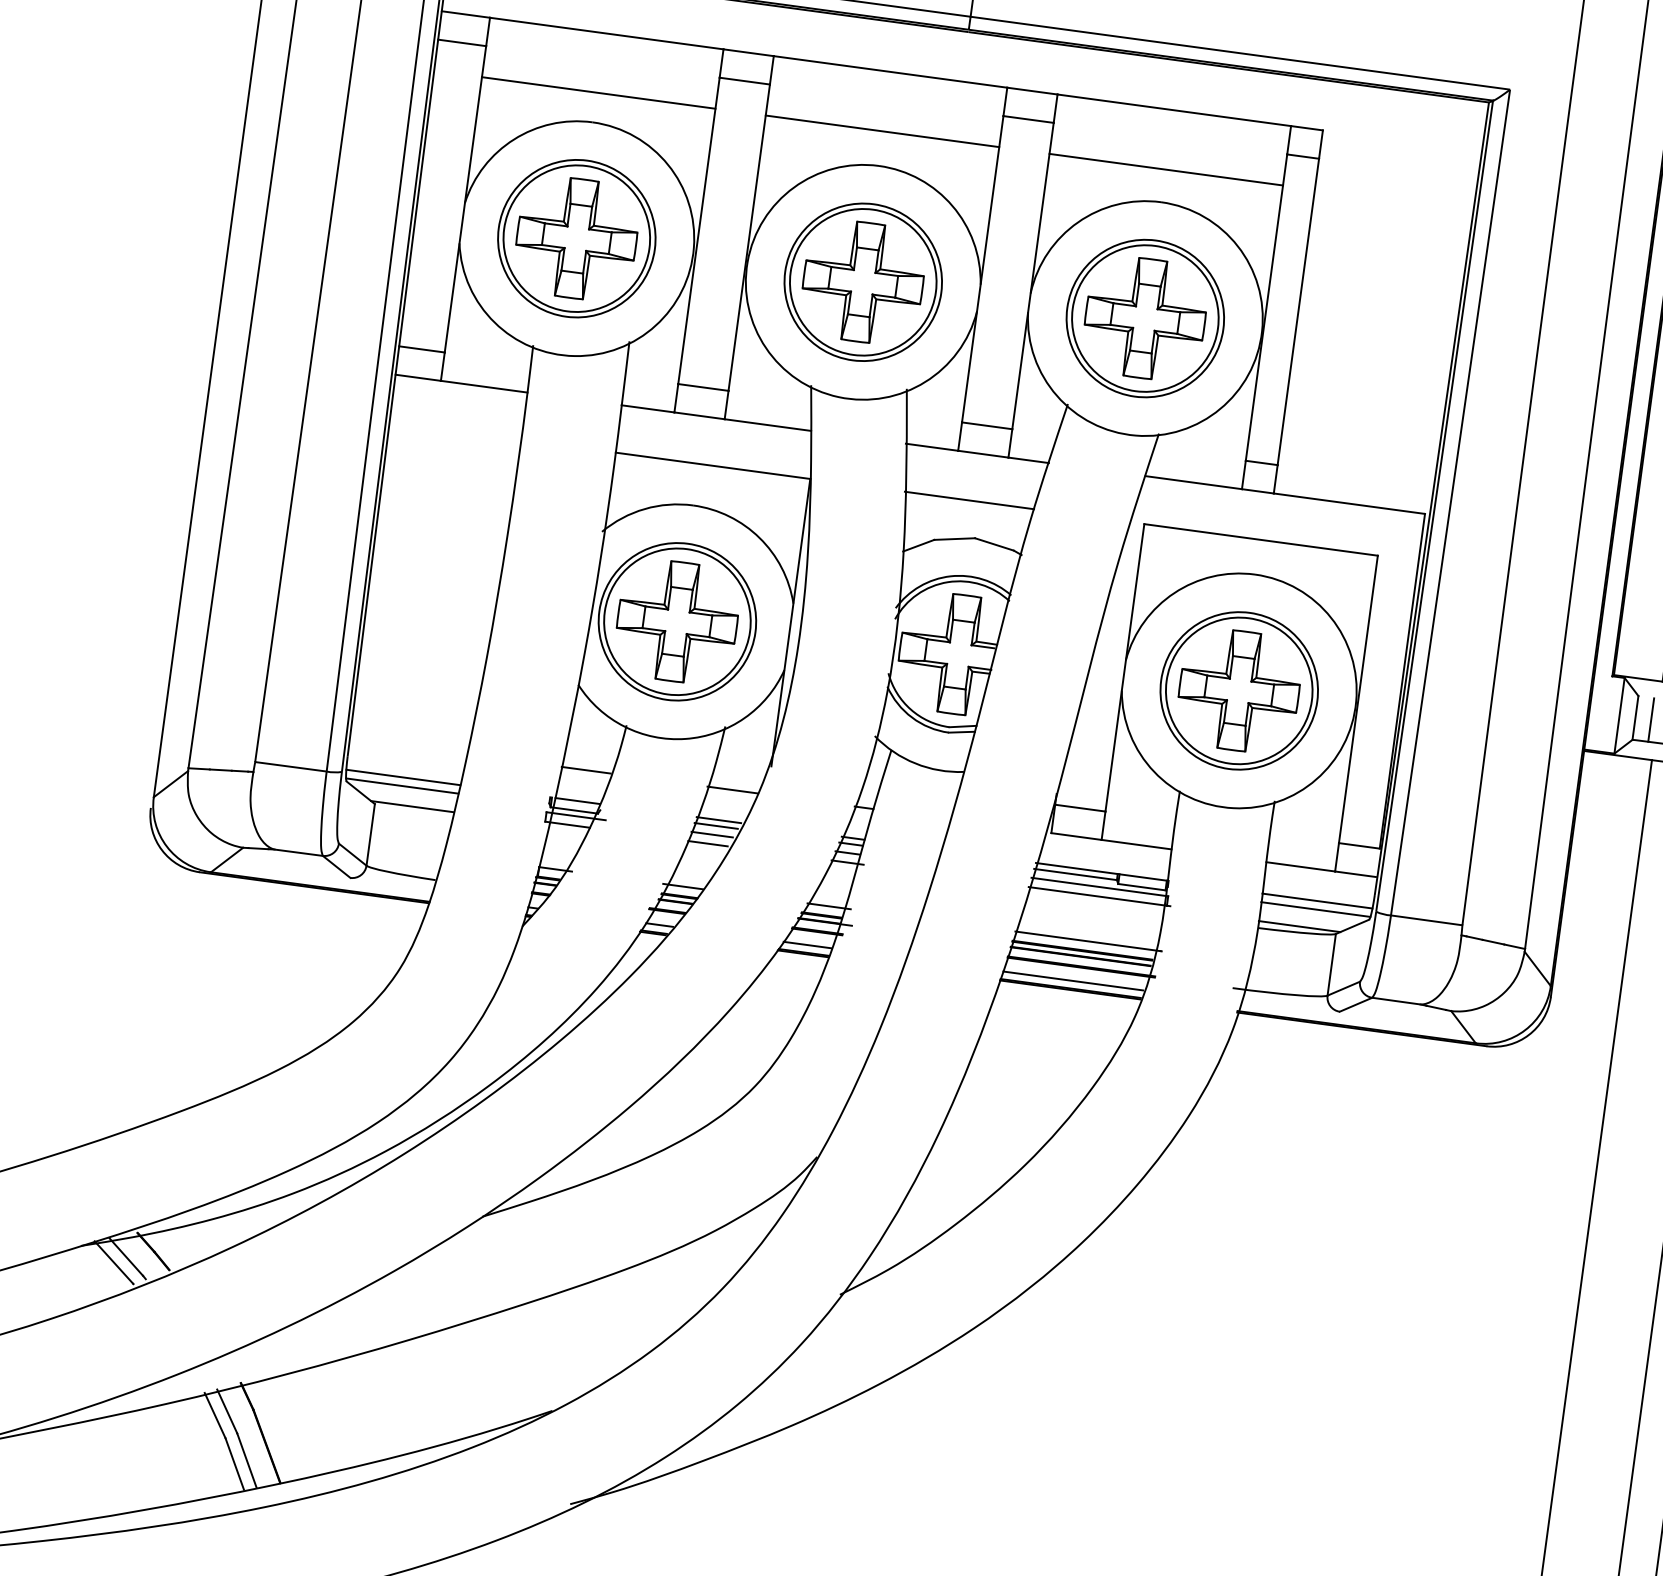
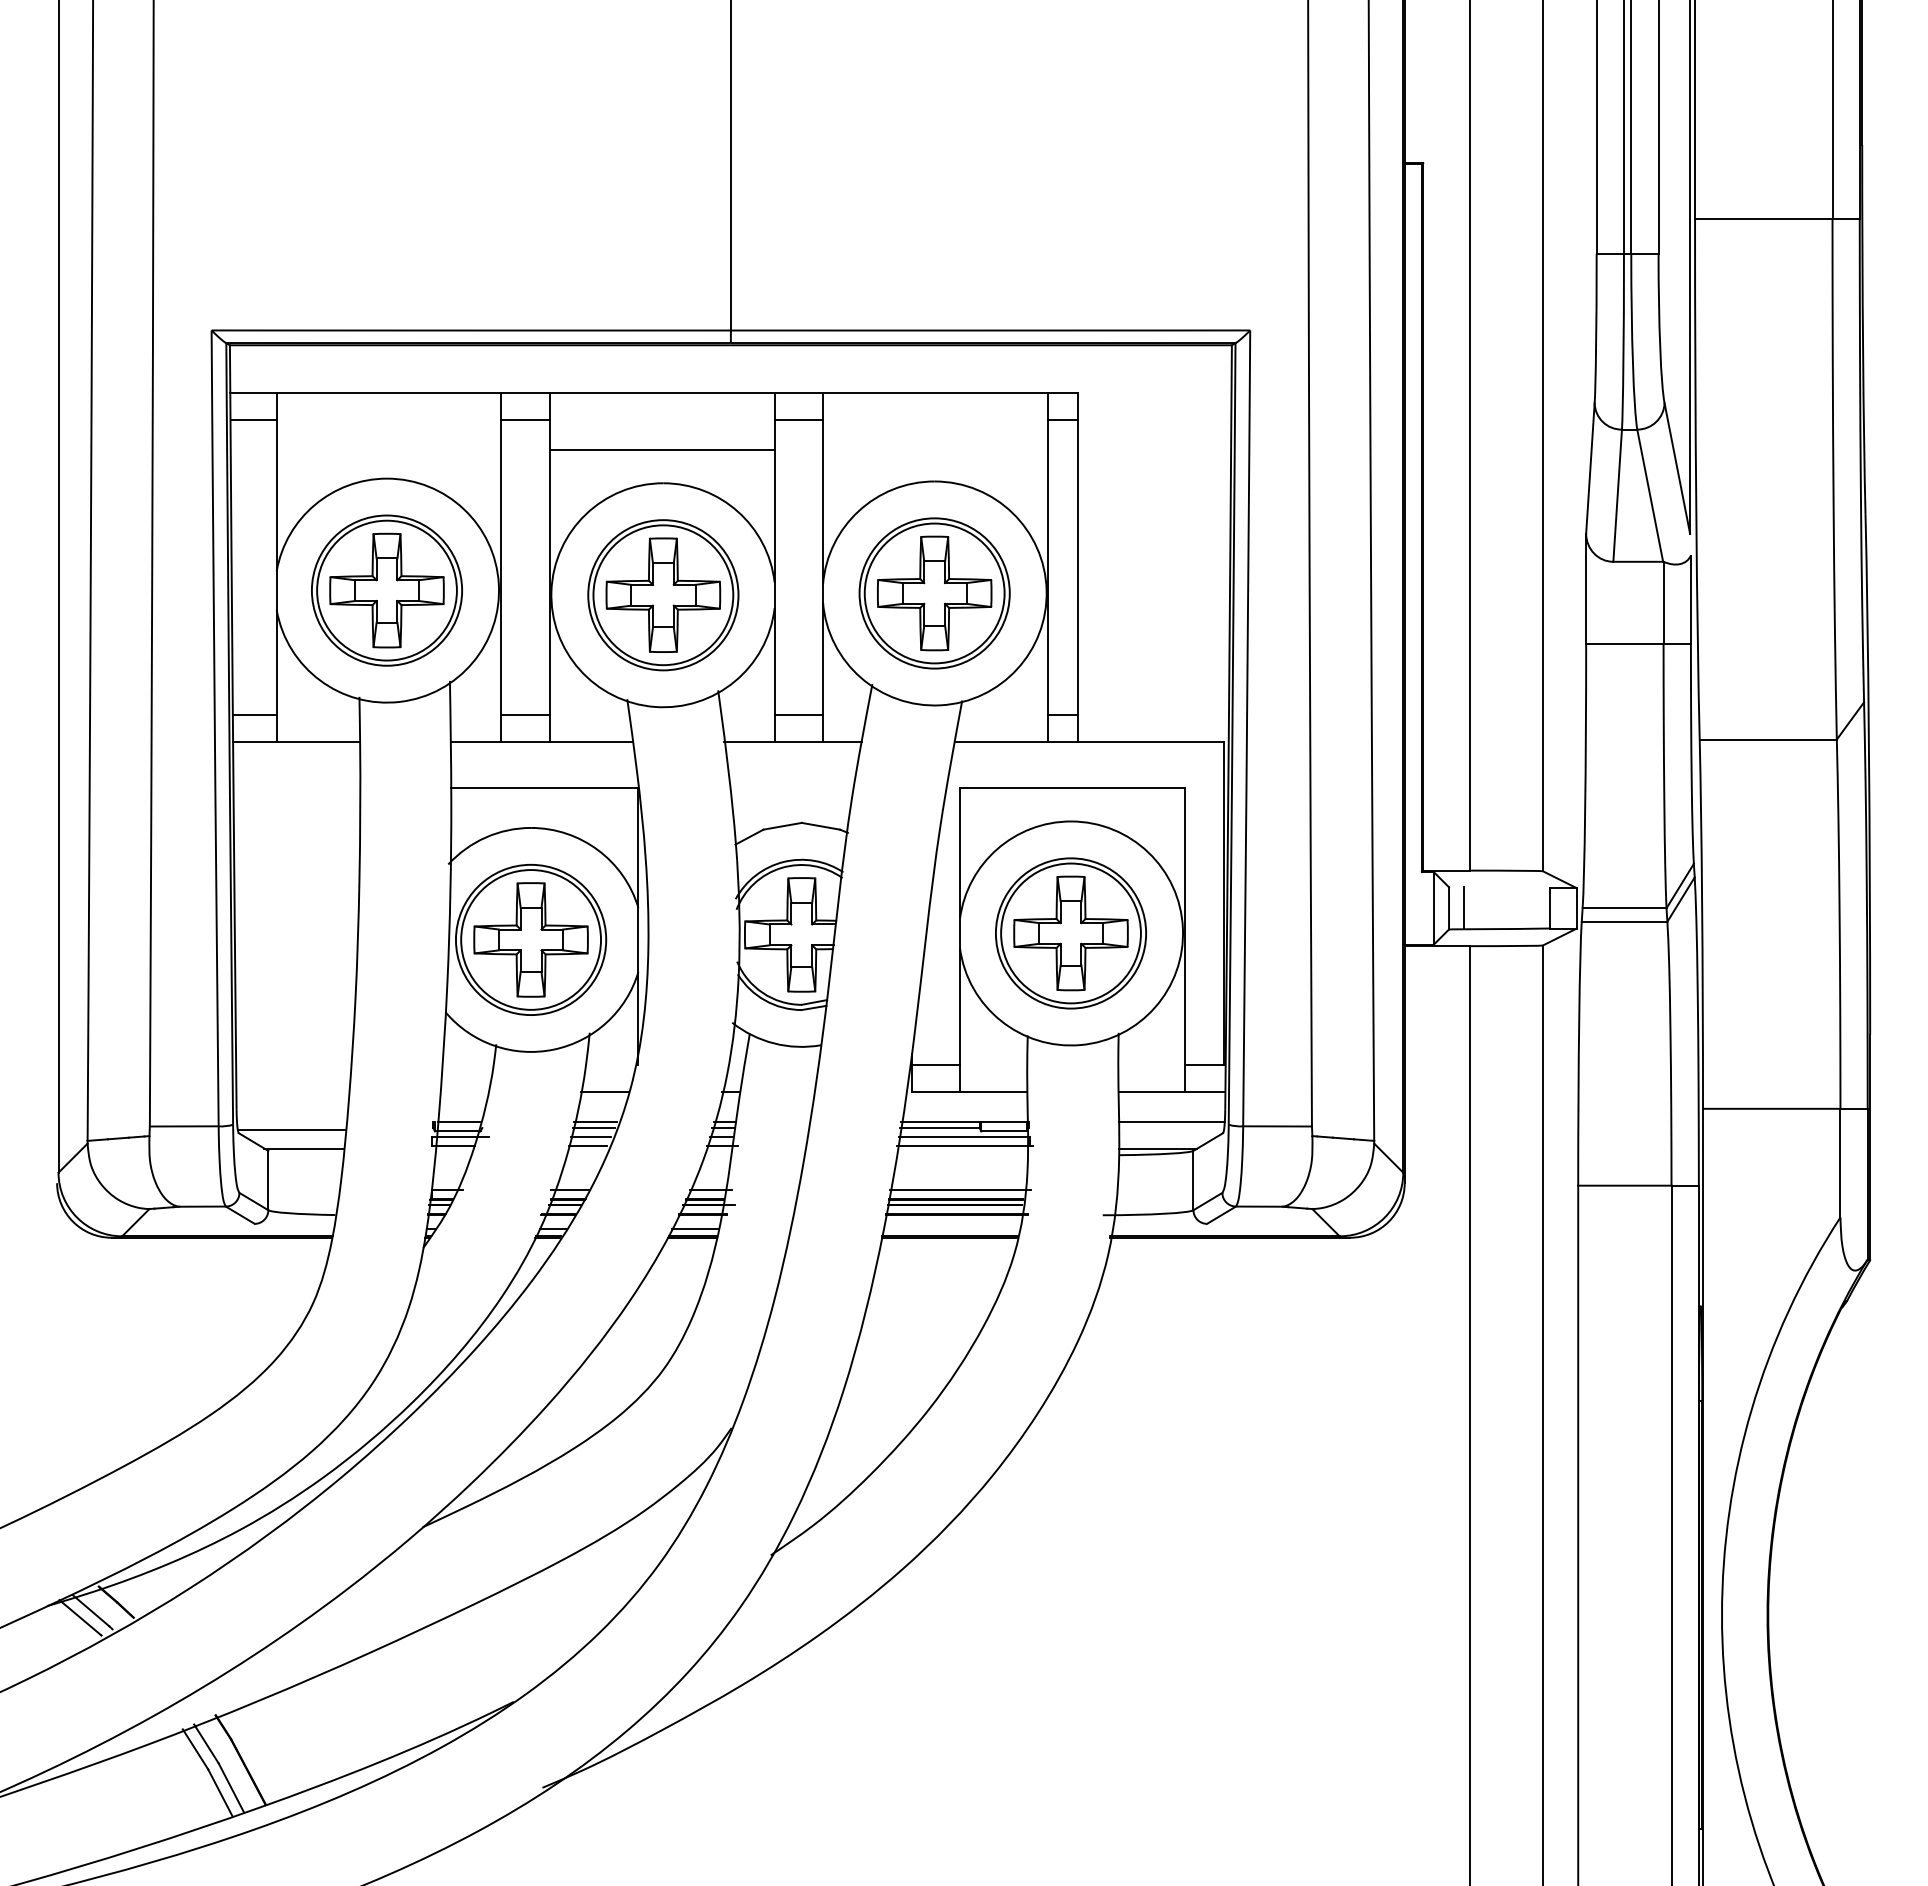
line: (598, 93) -> (388, 450), removed
line: (1166, 170) -> (935, 450), removed
line: (969, 500) -> (791, 787), removed
line: (585, 769) -> (463, 1091), removed
line: (402, 777) -> (291, 1122), removed
line: (1314, 909) -> (1170, 1130), removed
line: (1072, 980) -> (950, 1228), removed

